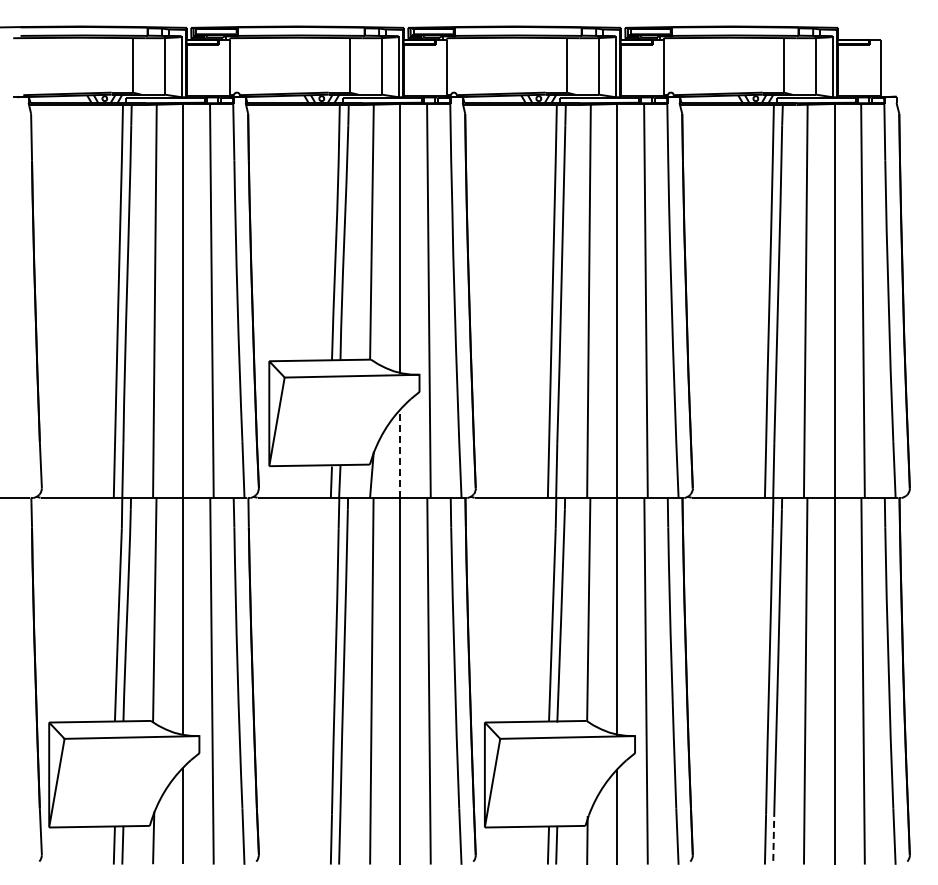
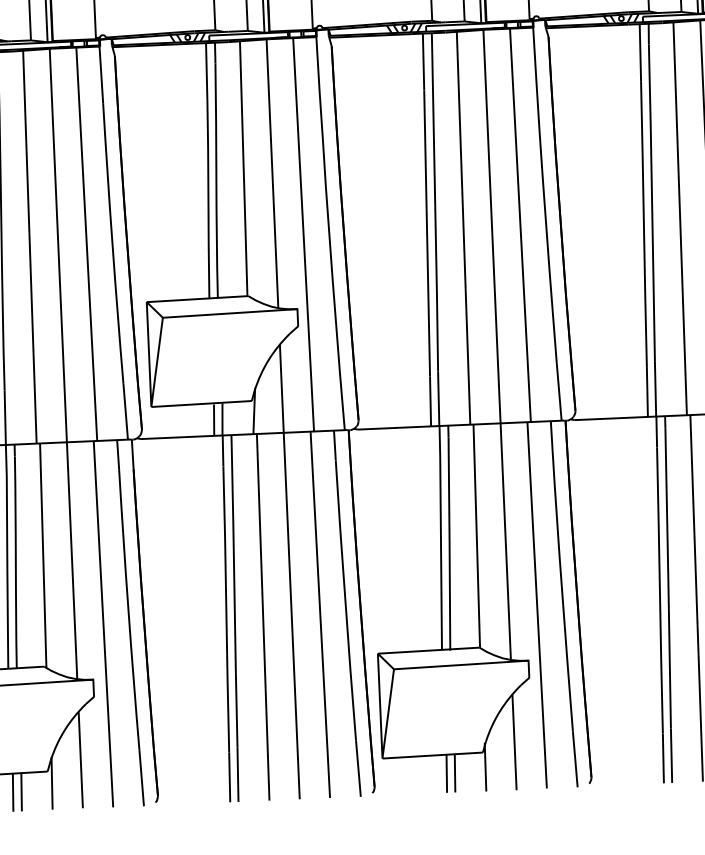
line: (400, 453) -> (281, 388), dashed -> solid
line: (773, 837) -> (671, 755), dashed -> solid

